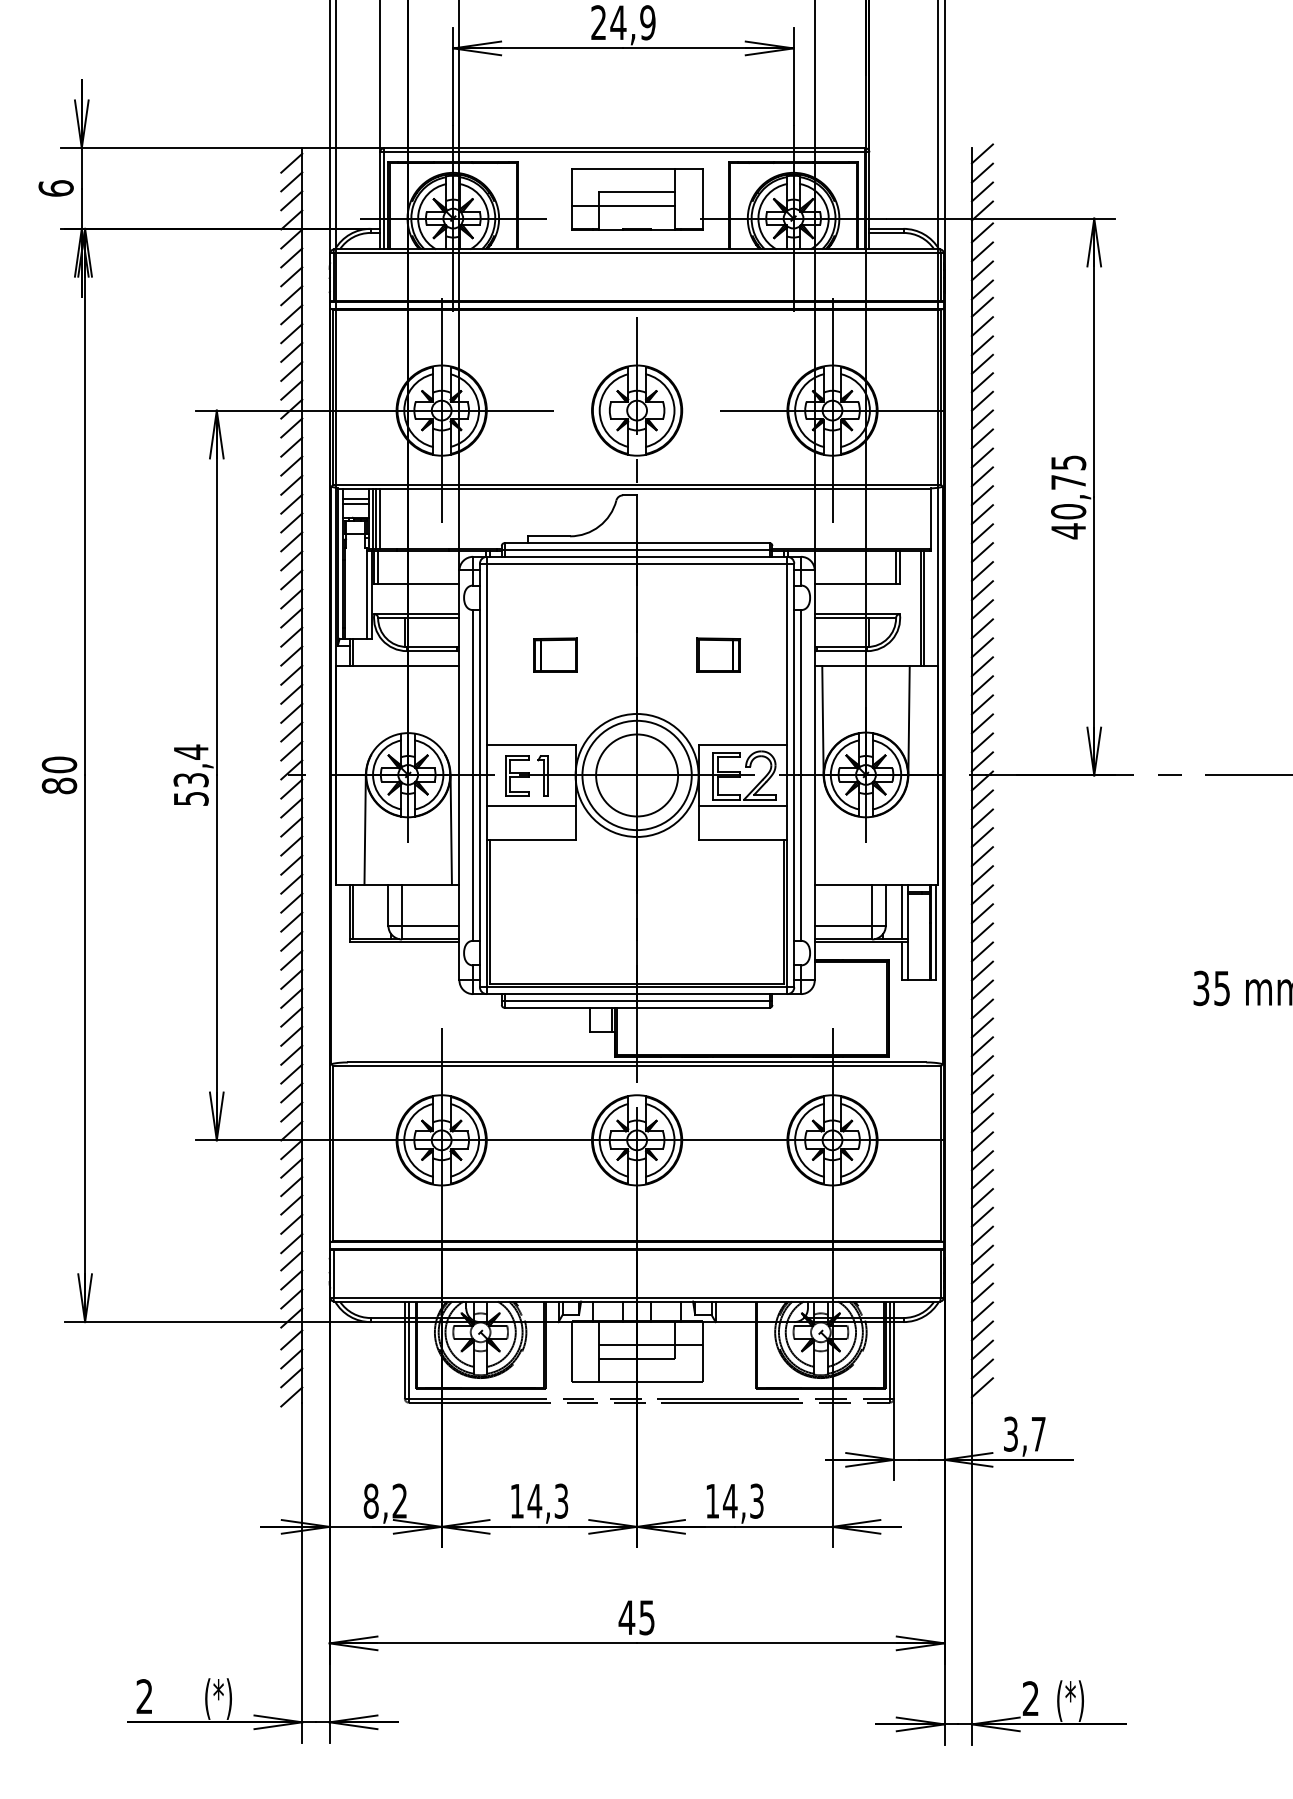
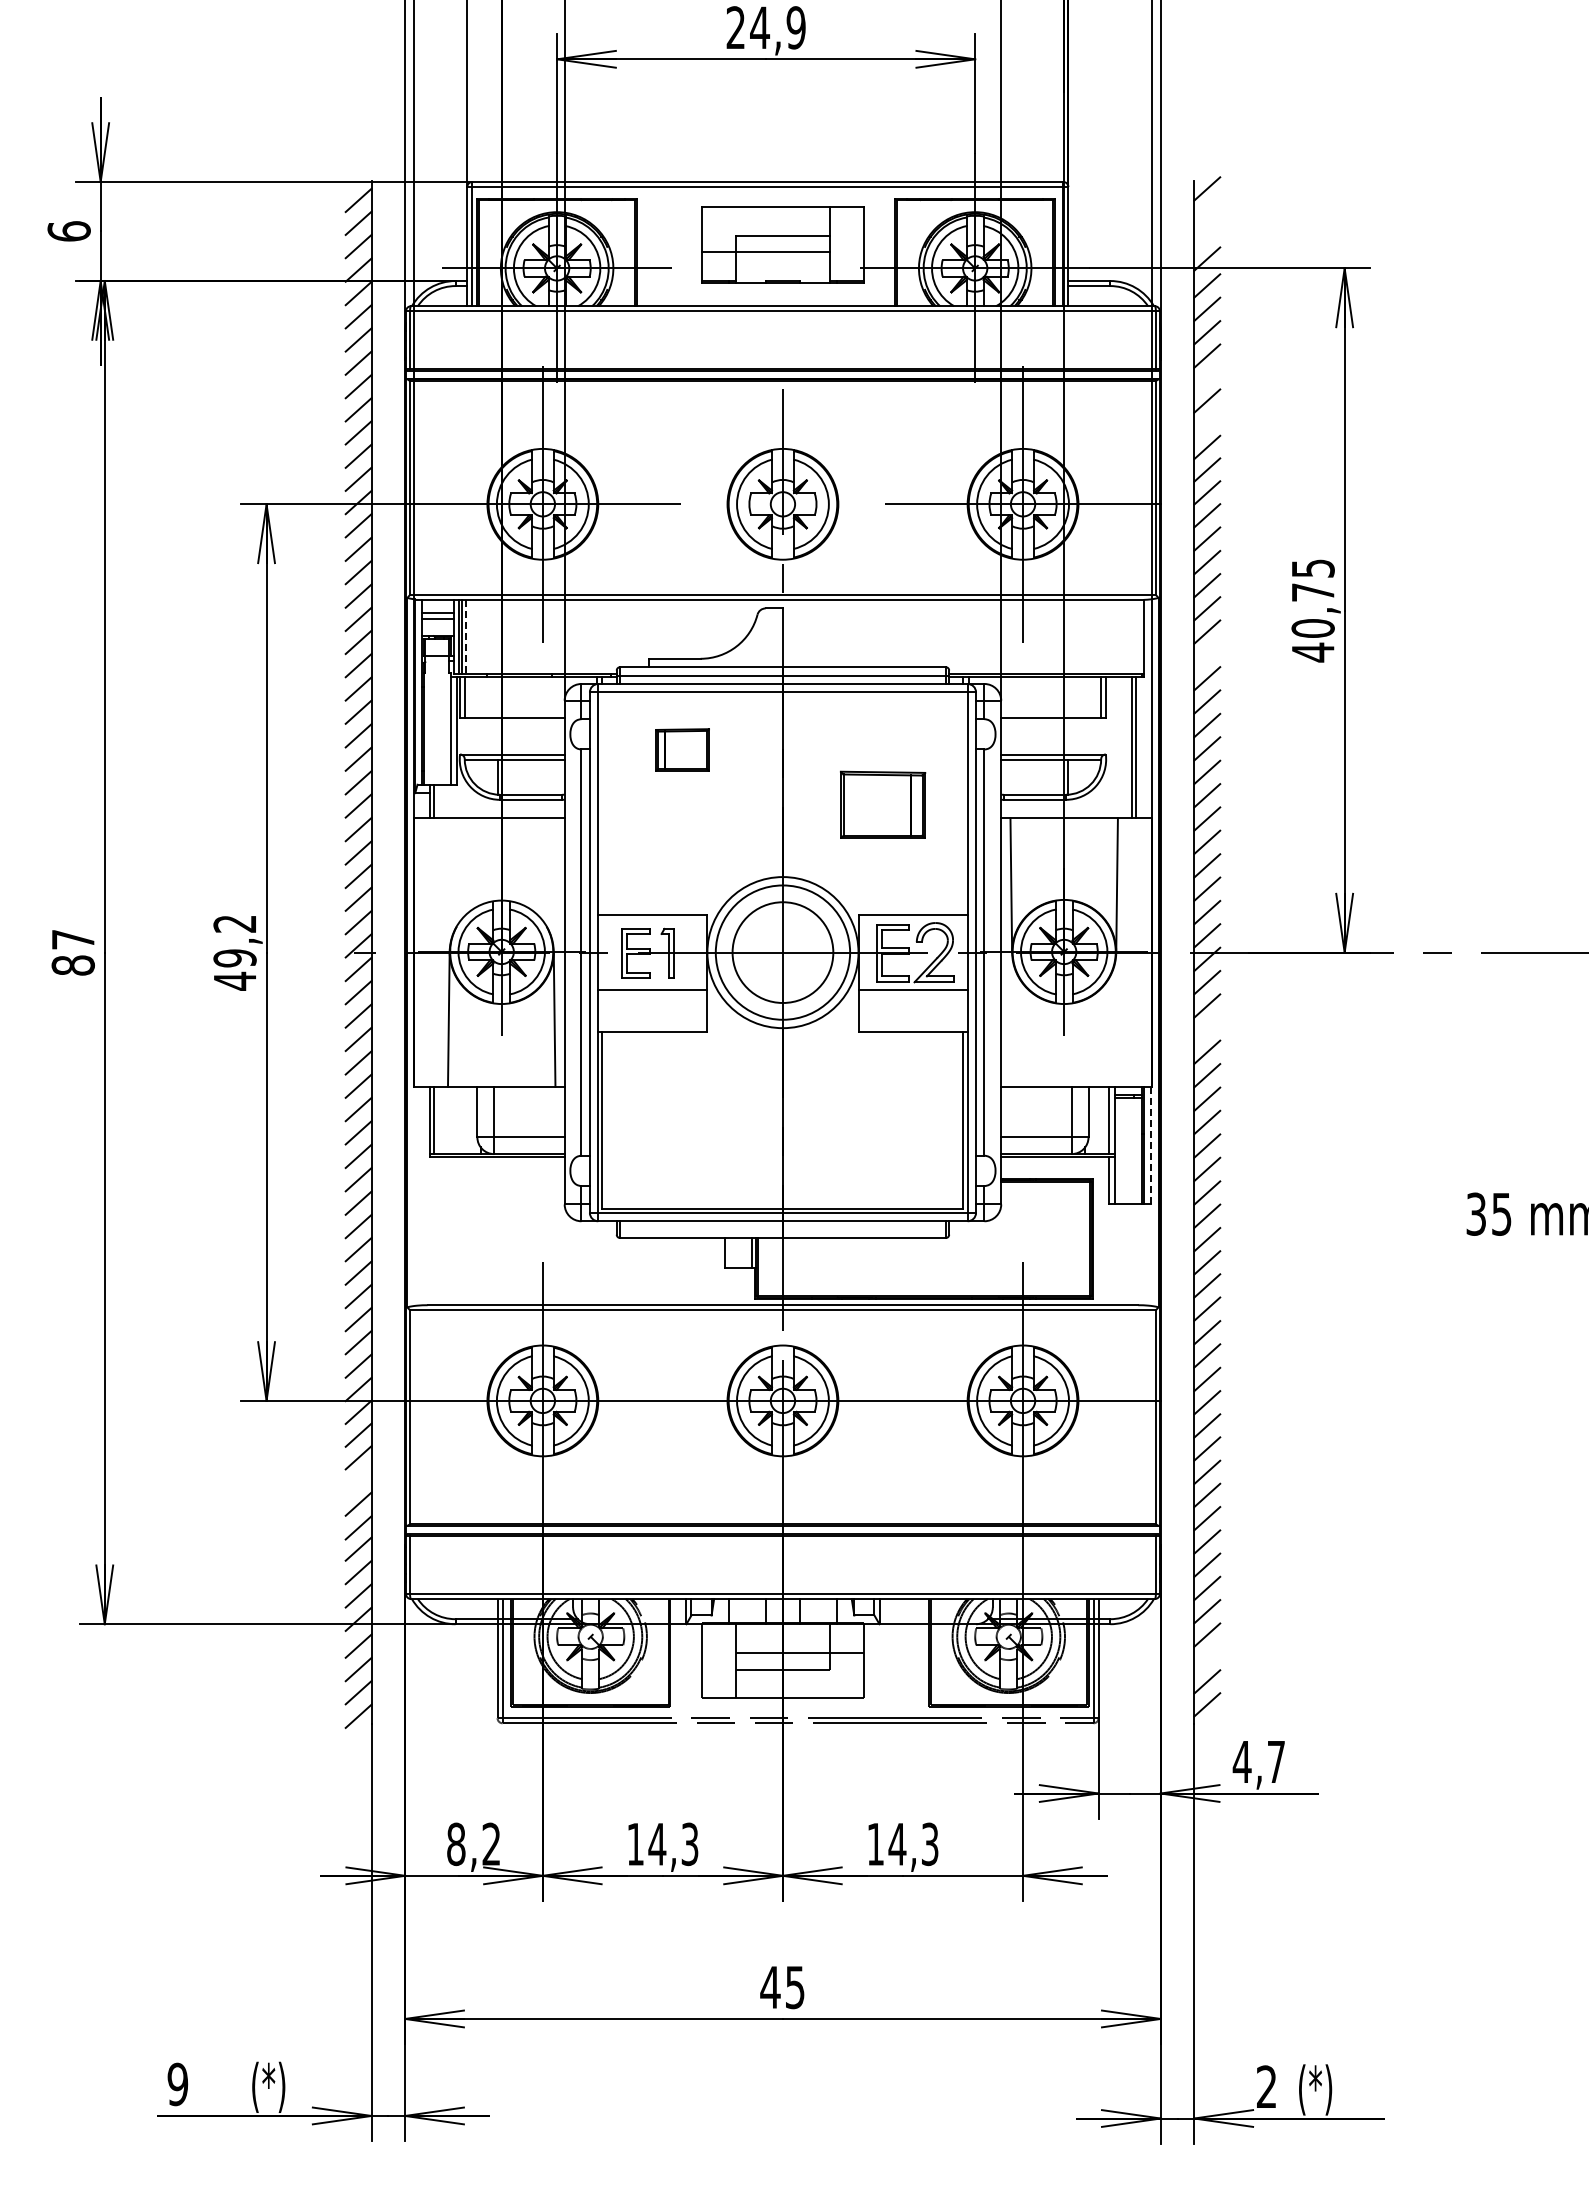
line: (982, 173) -> (1207, 212), removed
line: (982, 191) -> (1207, 235), removed
line: (982, 307) -> (1207, 377), removed
line: (982, 345) -> (1207, 424), removed
line: (379, 518) -> (466, 636), solid -> dashed
line: (982, 533) -> (1207, 655), removed
part: (555, 654) -> (682, 749), moved
part: (718, 654) -> (883, 804), size x1.6
text: (58, 764) -> (72, 939), 80 -> 87
text: (190, 775) -> (234, 952), 53,4 -> 49,2
line: (982, 837) -> (1207, 1028), removed
line: (936, 932) -> (1150, 1145), solid -> dashed
line: (636, 1000) -> (782, 1229), removed
line: (291, 1205) -> (358, 1480), removed
line: (982, 1349) -> (1207, 1658), removed
text: (1010, 1433) -> (1241, 1761), 3,7 -> 4,7
text: (144, 1696) -> (177, 2084), 2 -> 9

